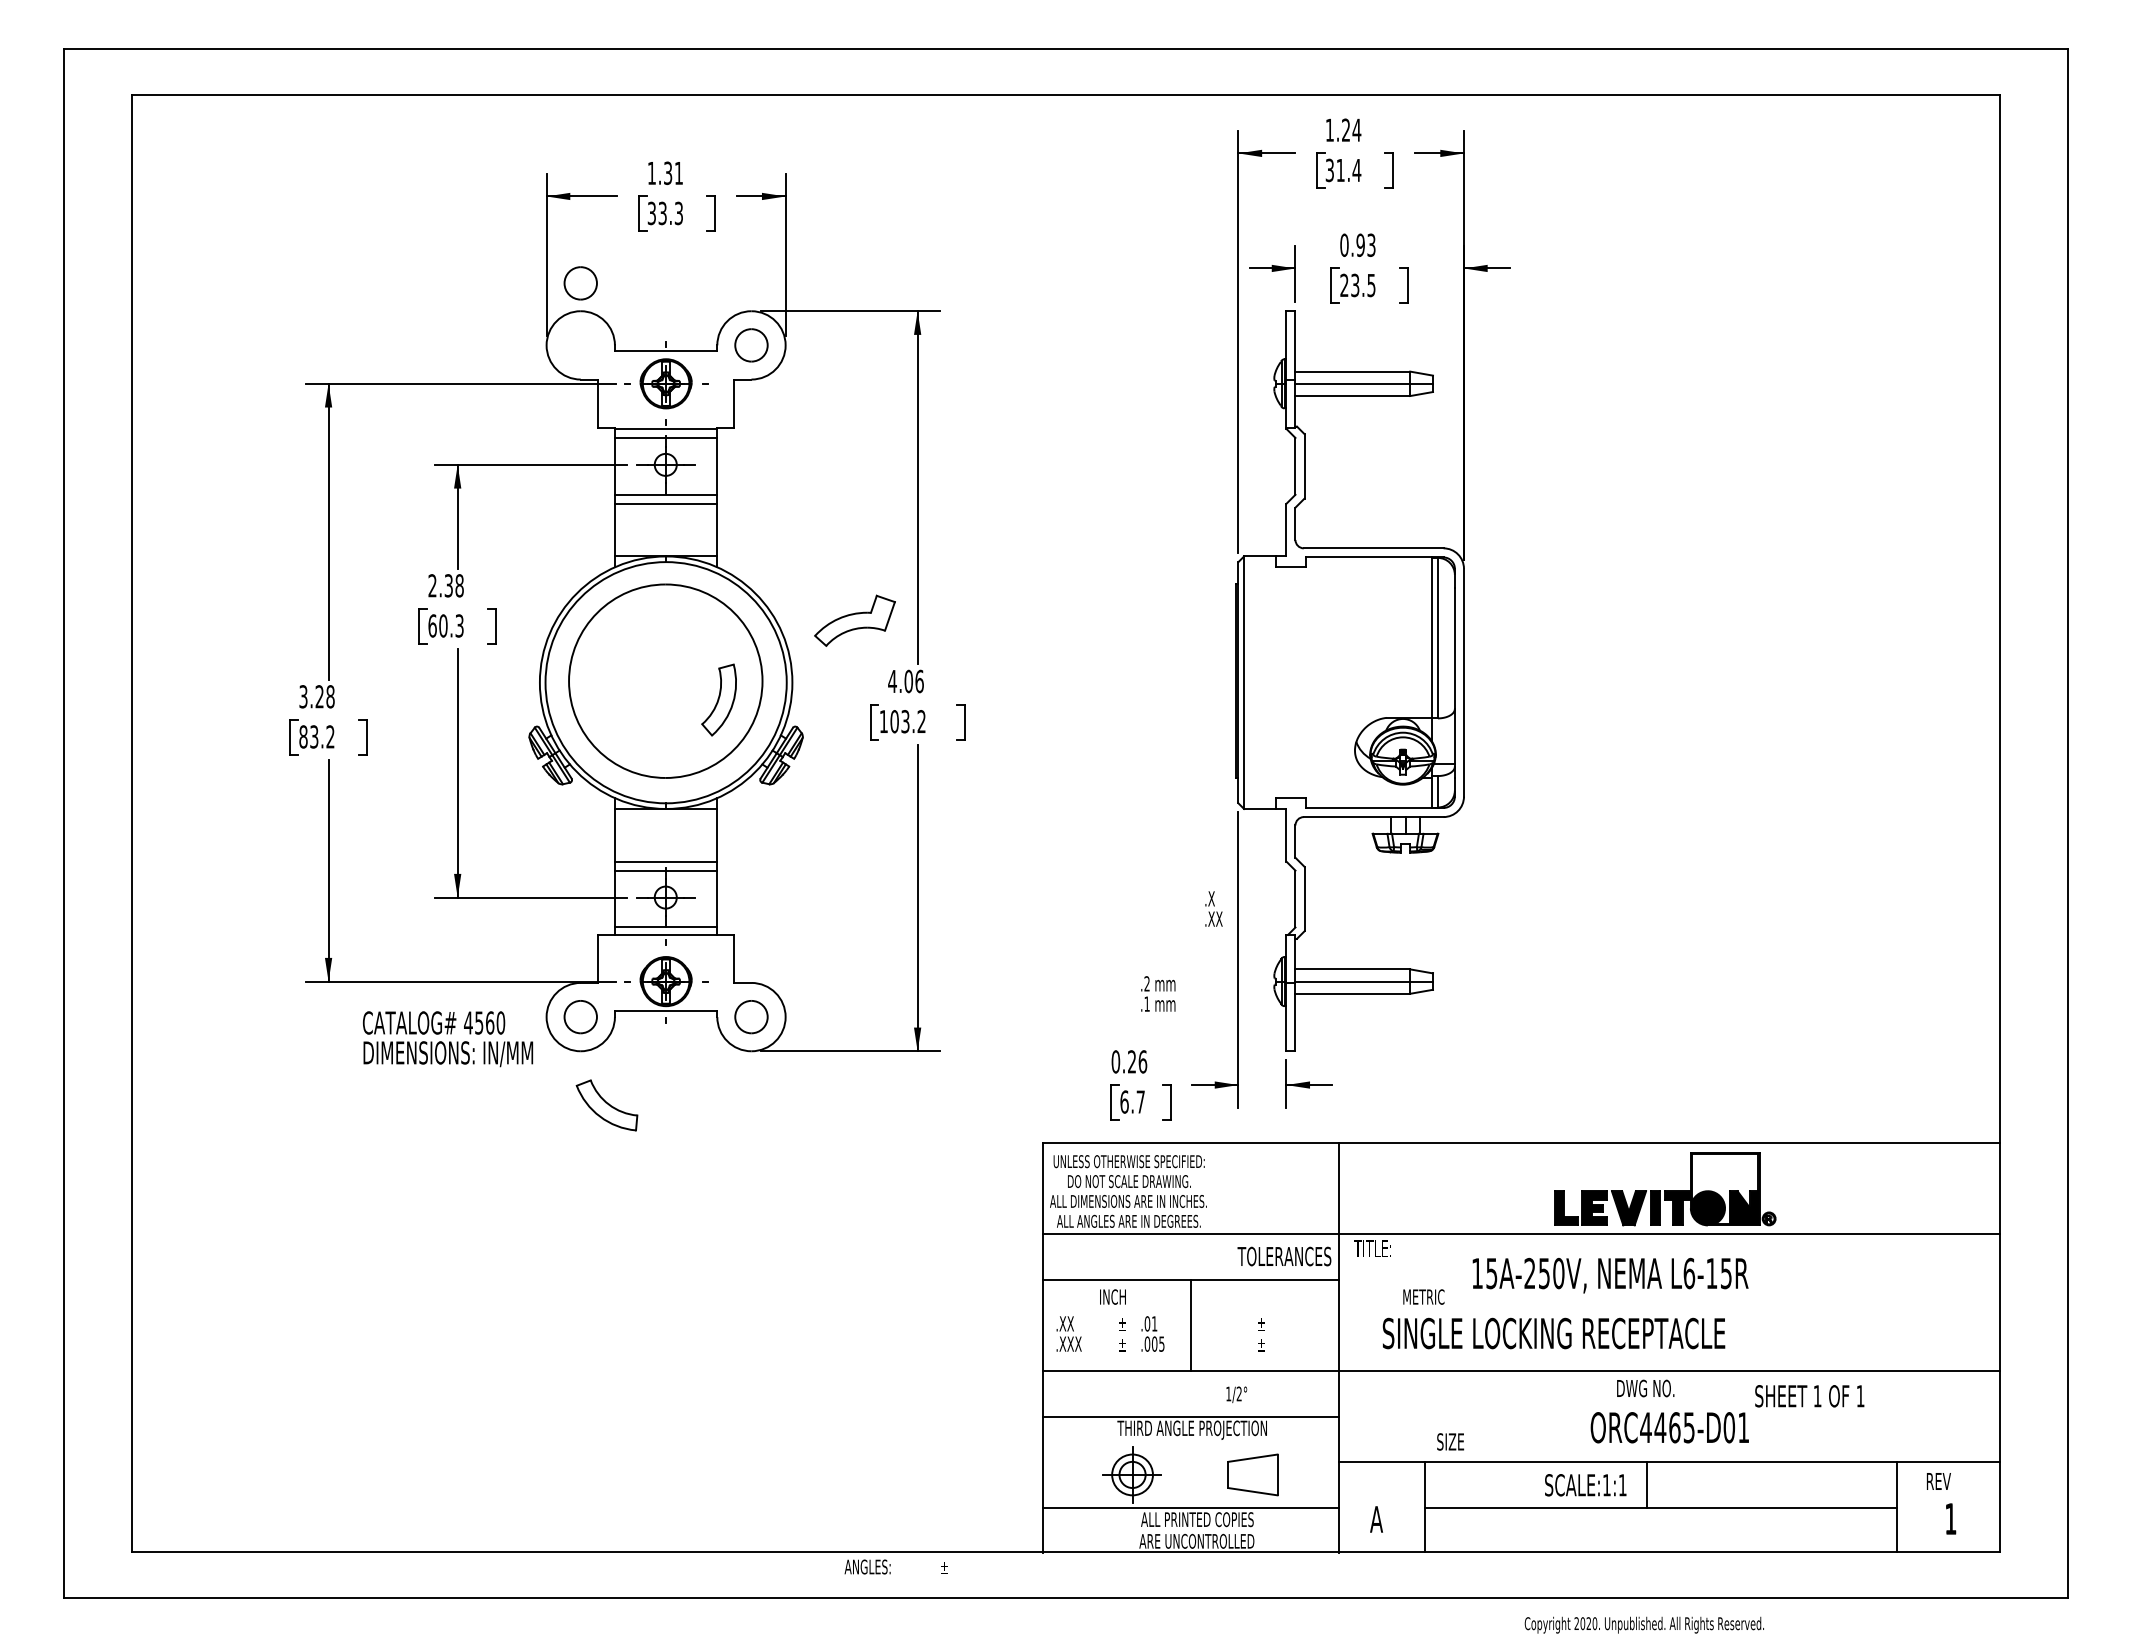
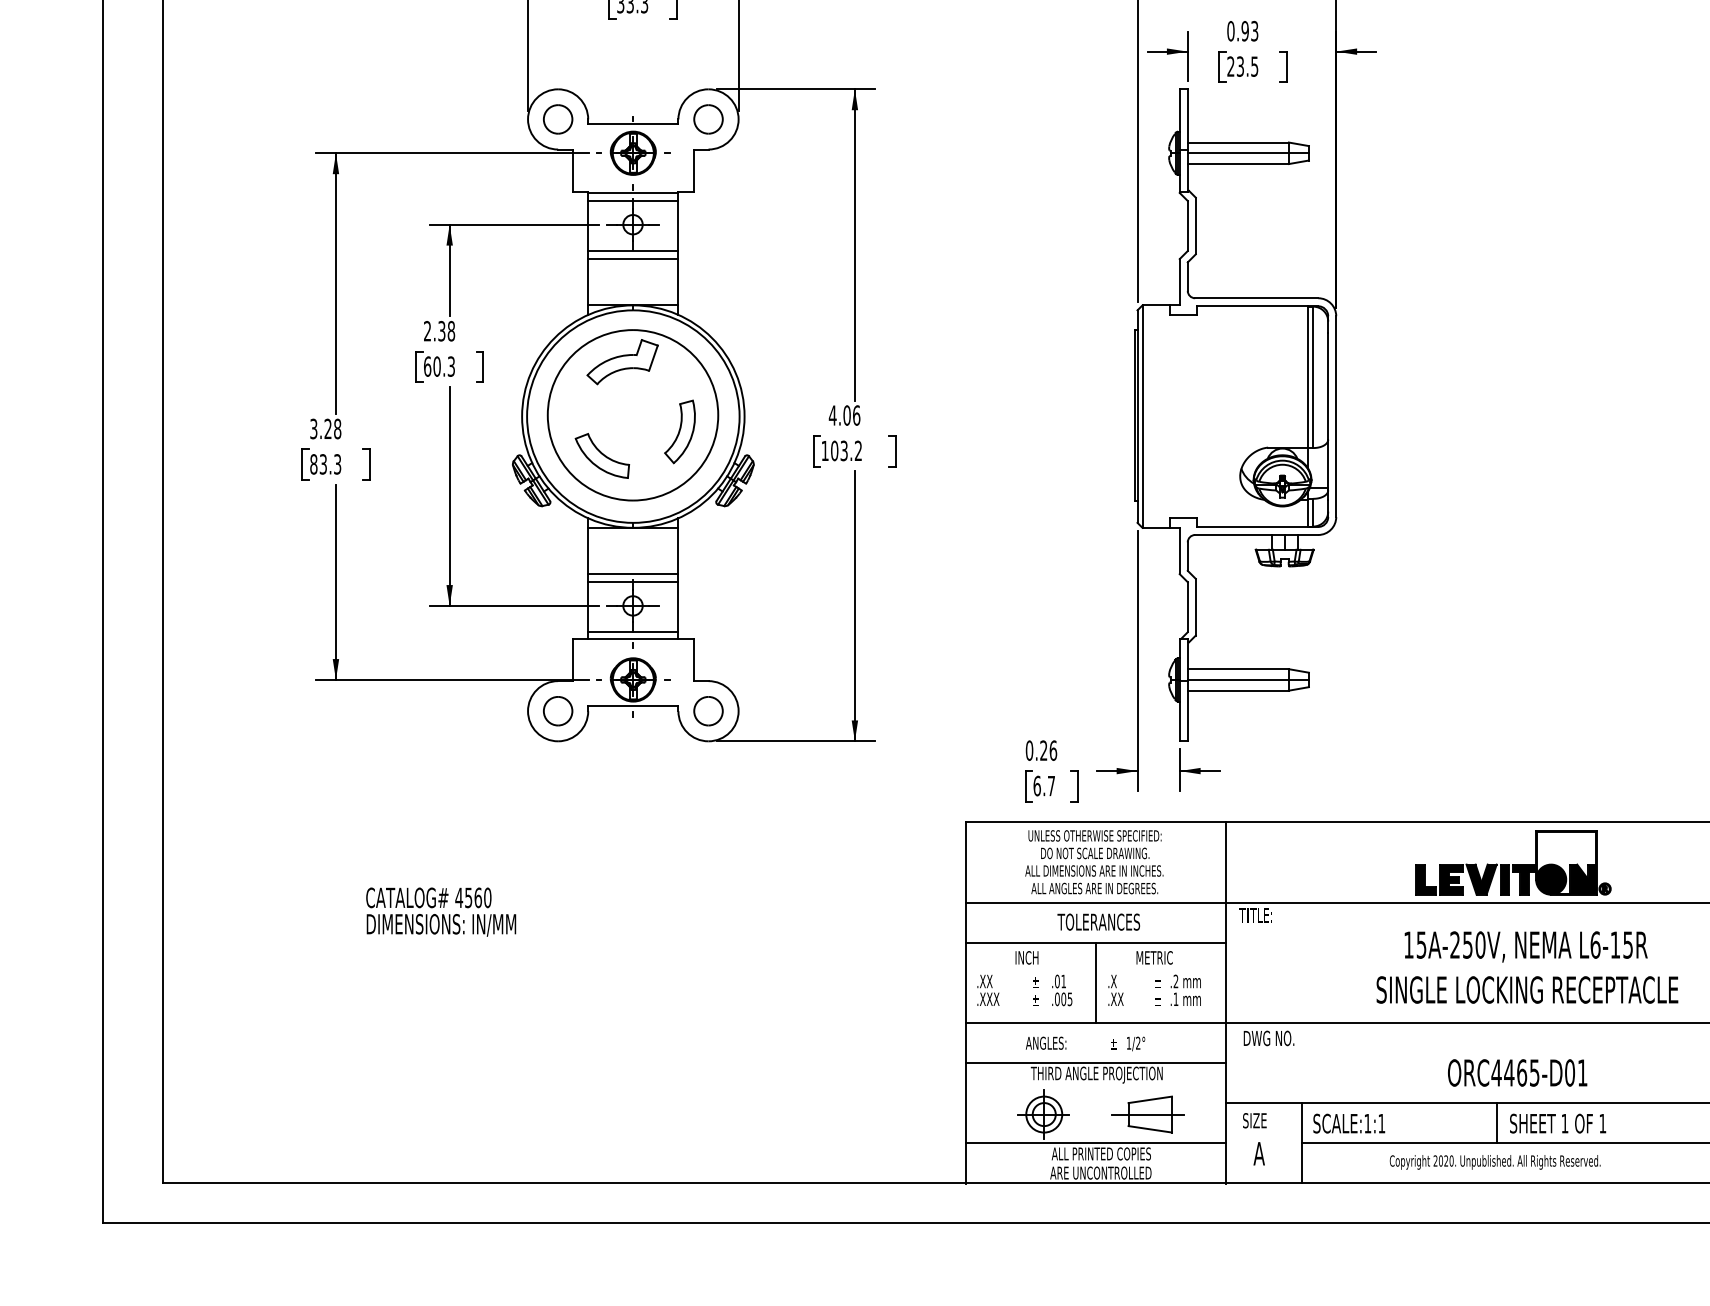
part: (580, 283) -> (557, 119), moved
part: (854, 620) -> (622, 361), moved
text: (330, 736) -> (337, 464), 83.2 -> 83.3
text: (1213, 908) -> (1115, 989), moved
text: (1158, 993) -> (1186, 989), moved
text: (448, 1039) -> (441, 912), moved
part: (606, 1105) -> (601, 456), moved
text: (1128, 1191) -> (1094, 862), moved
text: (1284, 1256) -> (1098, 922), moved
text: (1610, 1275) -> (1526, 946), moved
text: (1423, 1296) -> (1154, 957), moved
text: (1553, 1333) -> (1526, 989), moved
text: (1645, 1388) -> (1268, 1038), moved
text: (1809, 1396) -> (1557, 1123), moved
text: (1450, 1441) -> (1254, 1120), moved
line: (1250, 1474) -> (1148, 1114), added
text: (1585, 1485) -> (1349, 1123), moved
text: (895, 1566) -> (1070, 1042), moved
text: (1643, 1624) -> (1494, 1161), moved

